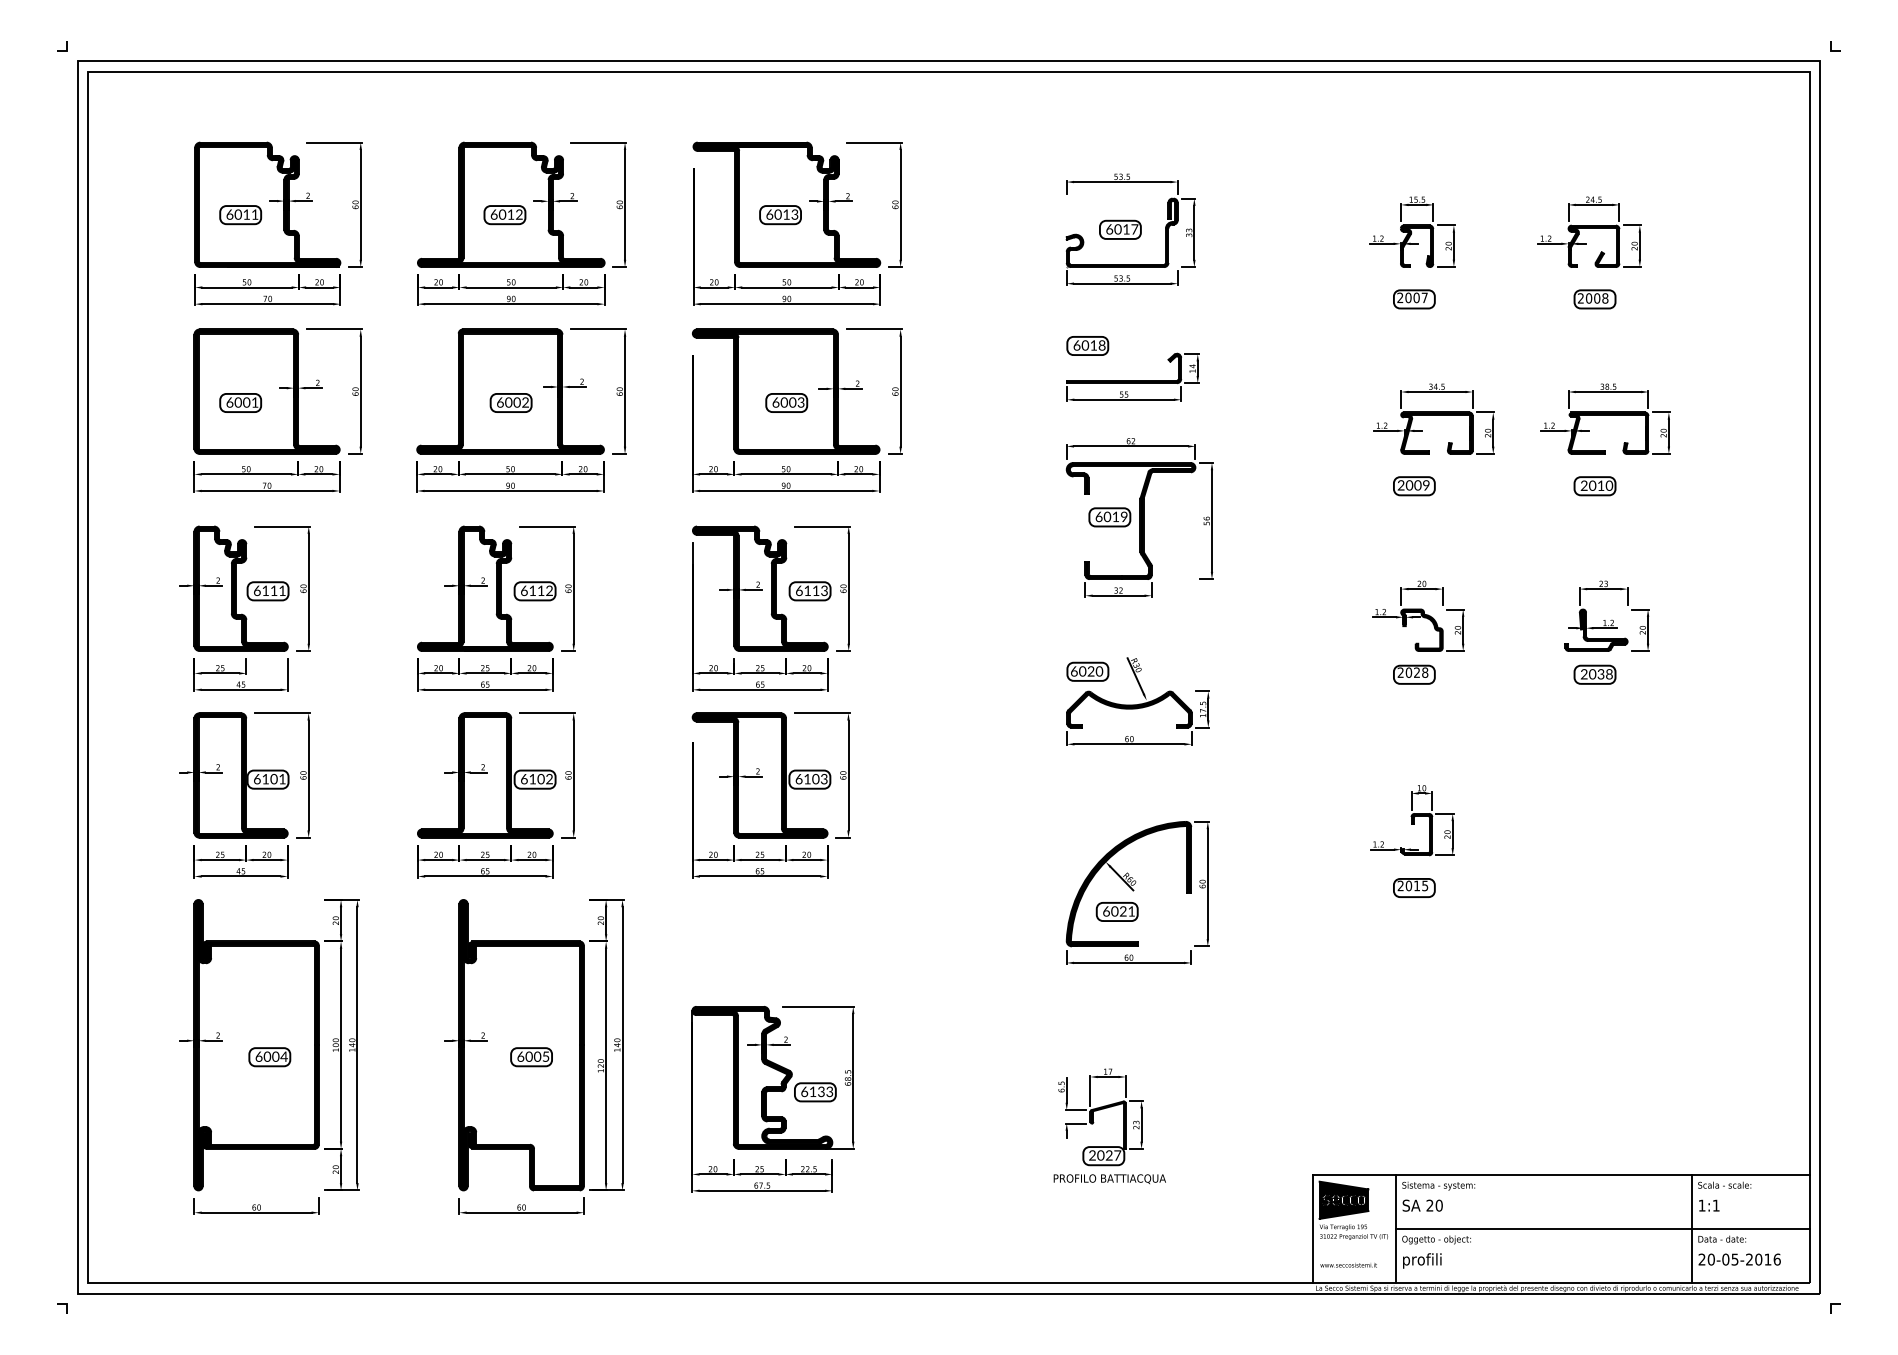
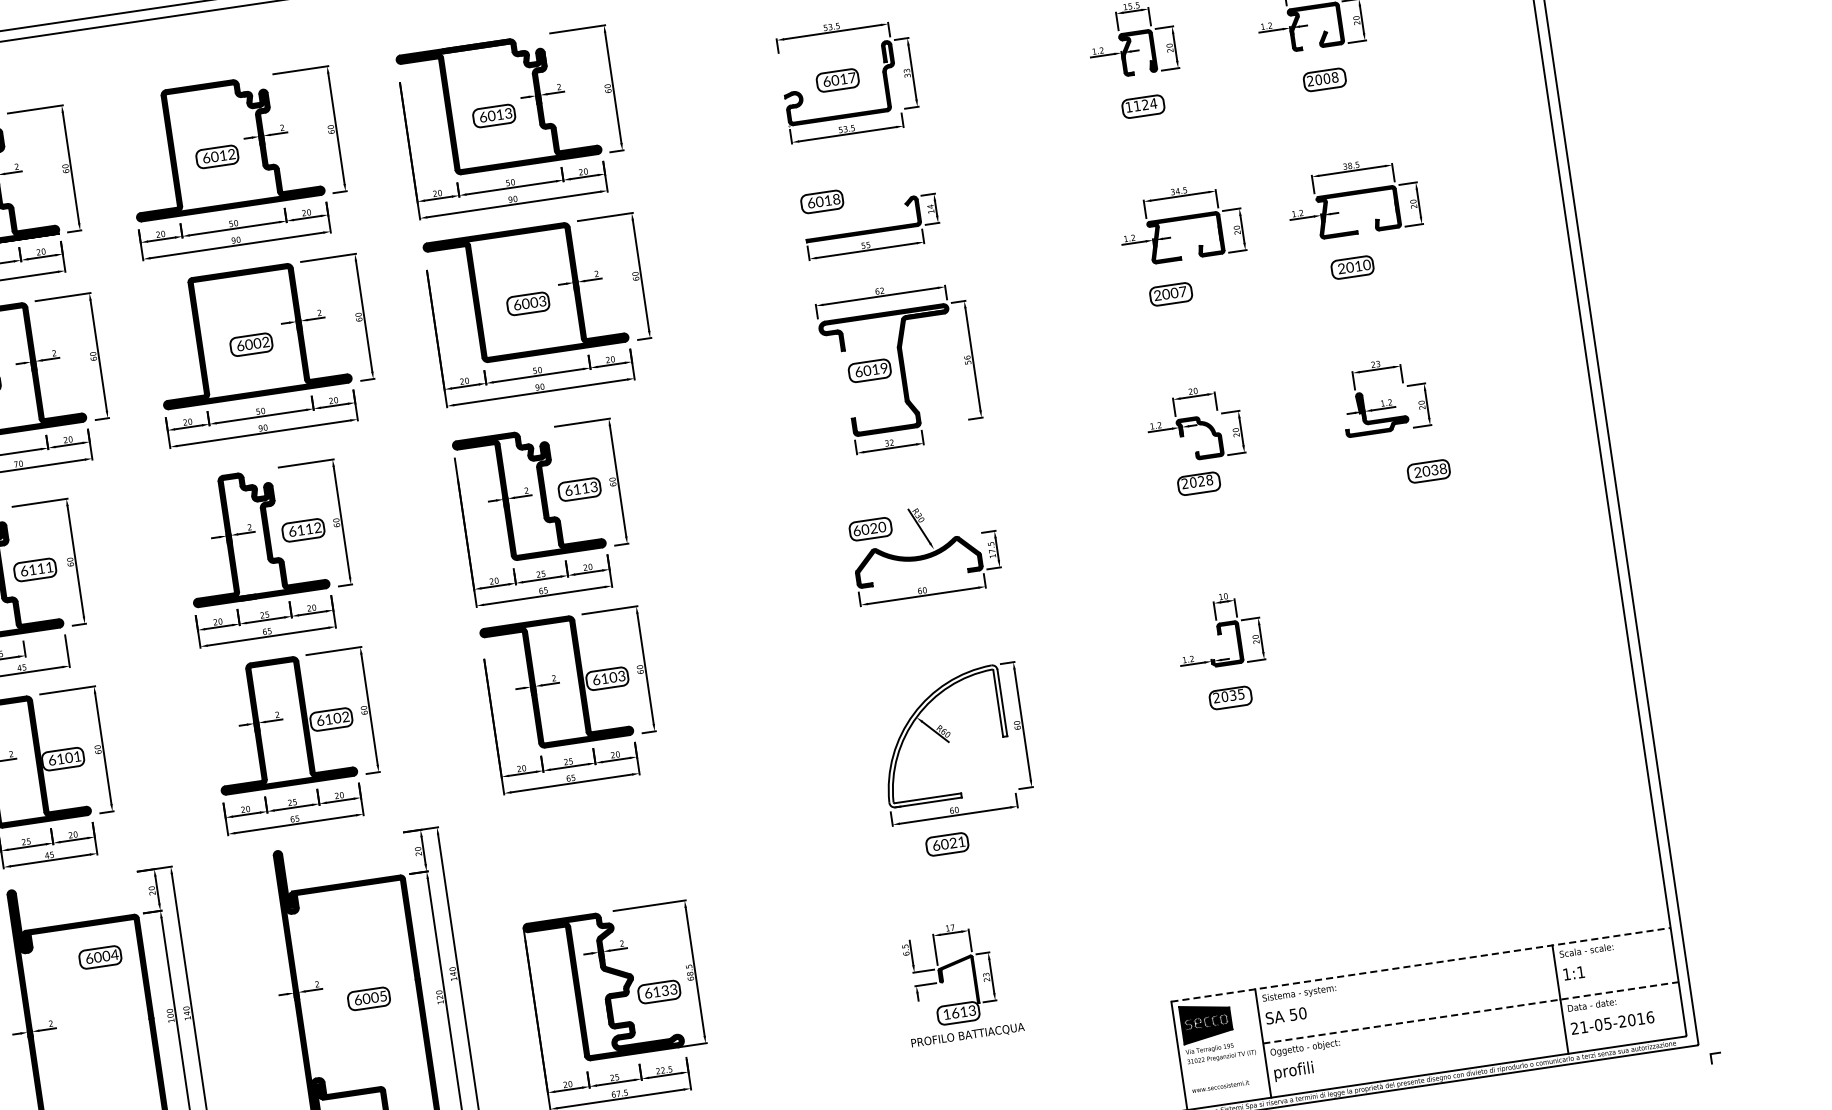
text: (1412, 297) -> (1141, 105), 2007 -> 1124
text: (1426, 485) -> (1183, 291), 2009 -> 2007
part: (1594, 674) -> (1428, 471), moved
fill: (1128, 883) -> (942, 735), removed
text: (1417, 885) -> (1233, 694), 2015 -> 2035
part: (1116, 911) -> (946, 844), moved
part: (269, 1057) -> (100, 957), moved
text: (1105, 1155) -> (960, 1012), 2027 -> 1613
line: (1561, 1175) -> (1421, 964), solid -> dashed
text: (1429, 1205) -> (1292, 1014), 20 -> 50
line: (1603, 1229) -> (1471, 1012), solid -> dashed
text: (1710, 1259) -> (1583, 1027), 20-05-2016 -> 21-05-2016

